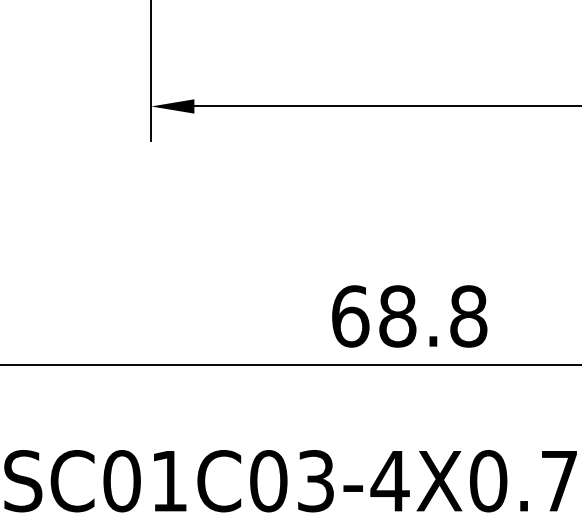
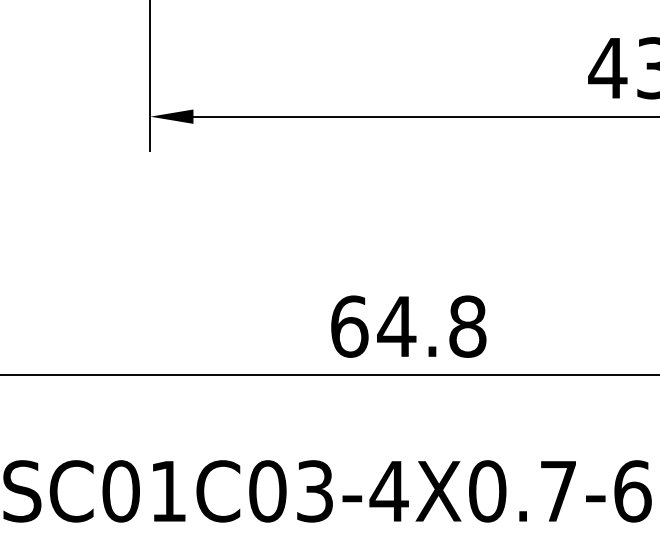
text: (397, 316) -> (396, 326), 68.8 -> 64.8

